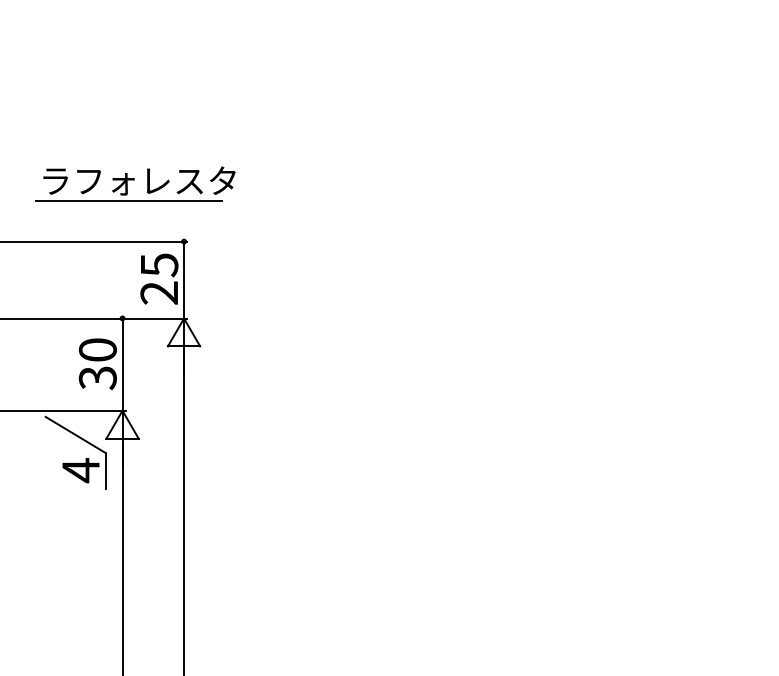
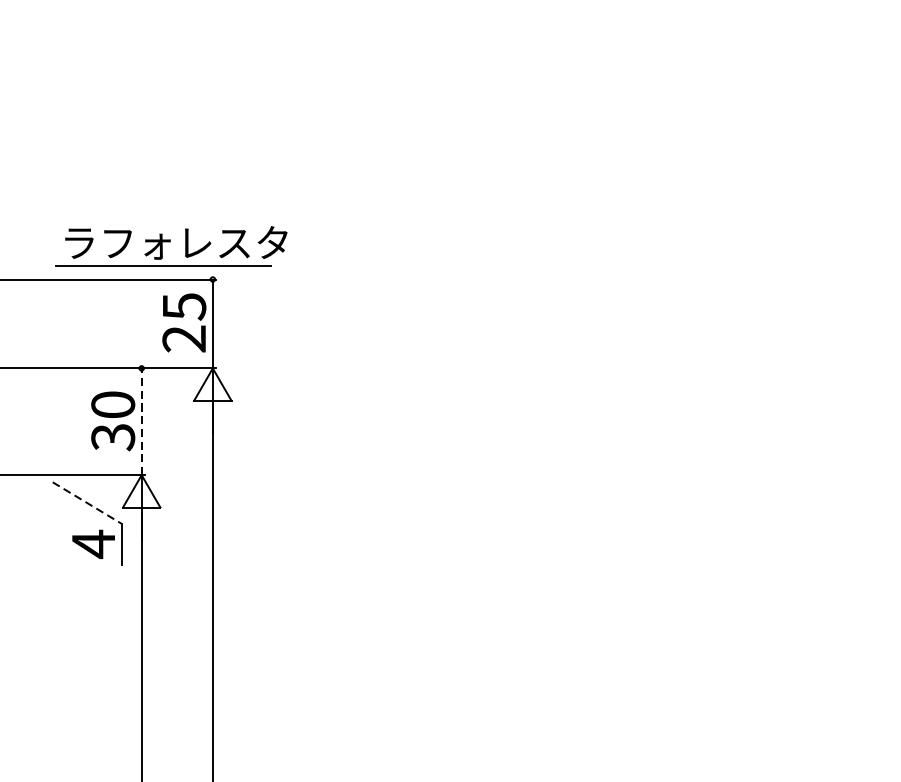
part: (135, 183) -> (171, 245), moved
line: (122, 364) -> (141, 421), solid -> dashed
line: (75, 434) -> (87, 502), solid -> dashed

